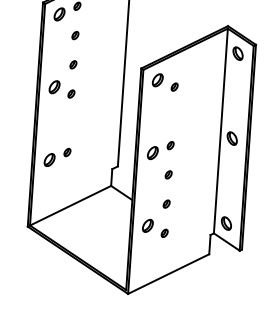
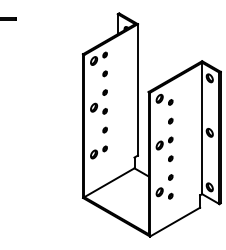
part: (172, 115) -> (170, 120), added
part: (68, 122) -> (104, 129), added

